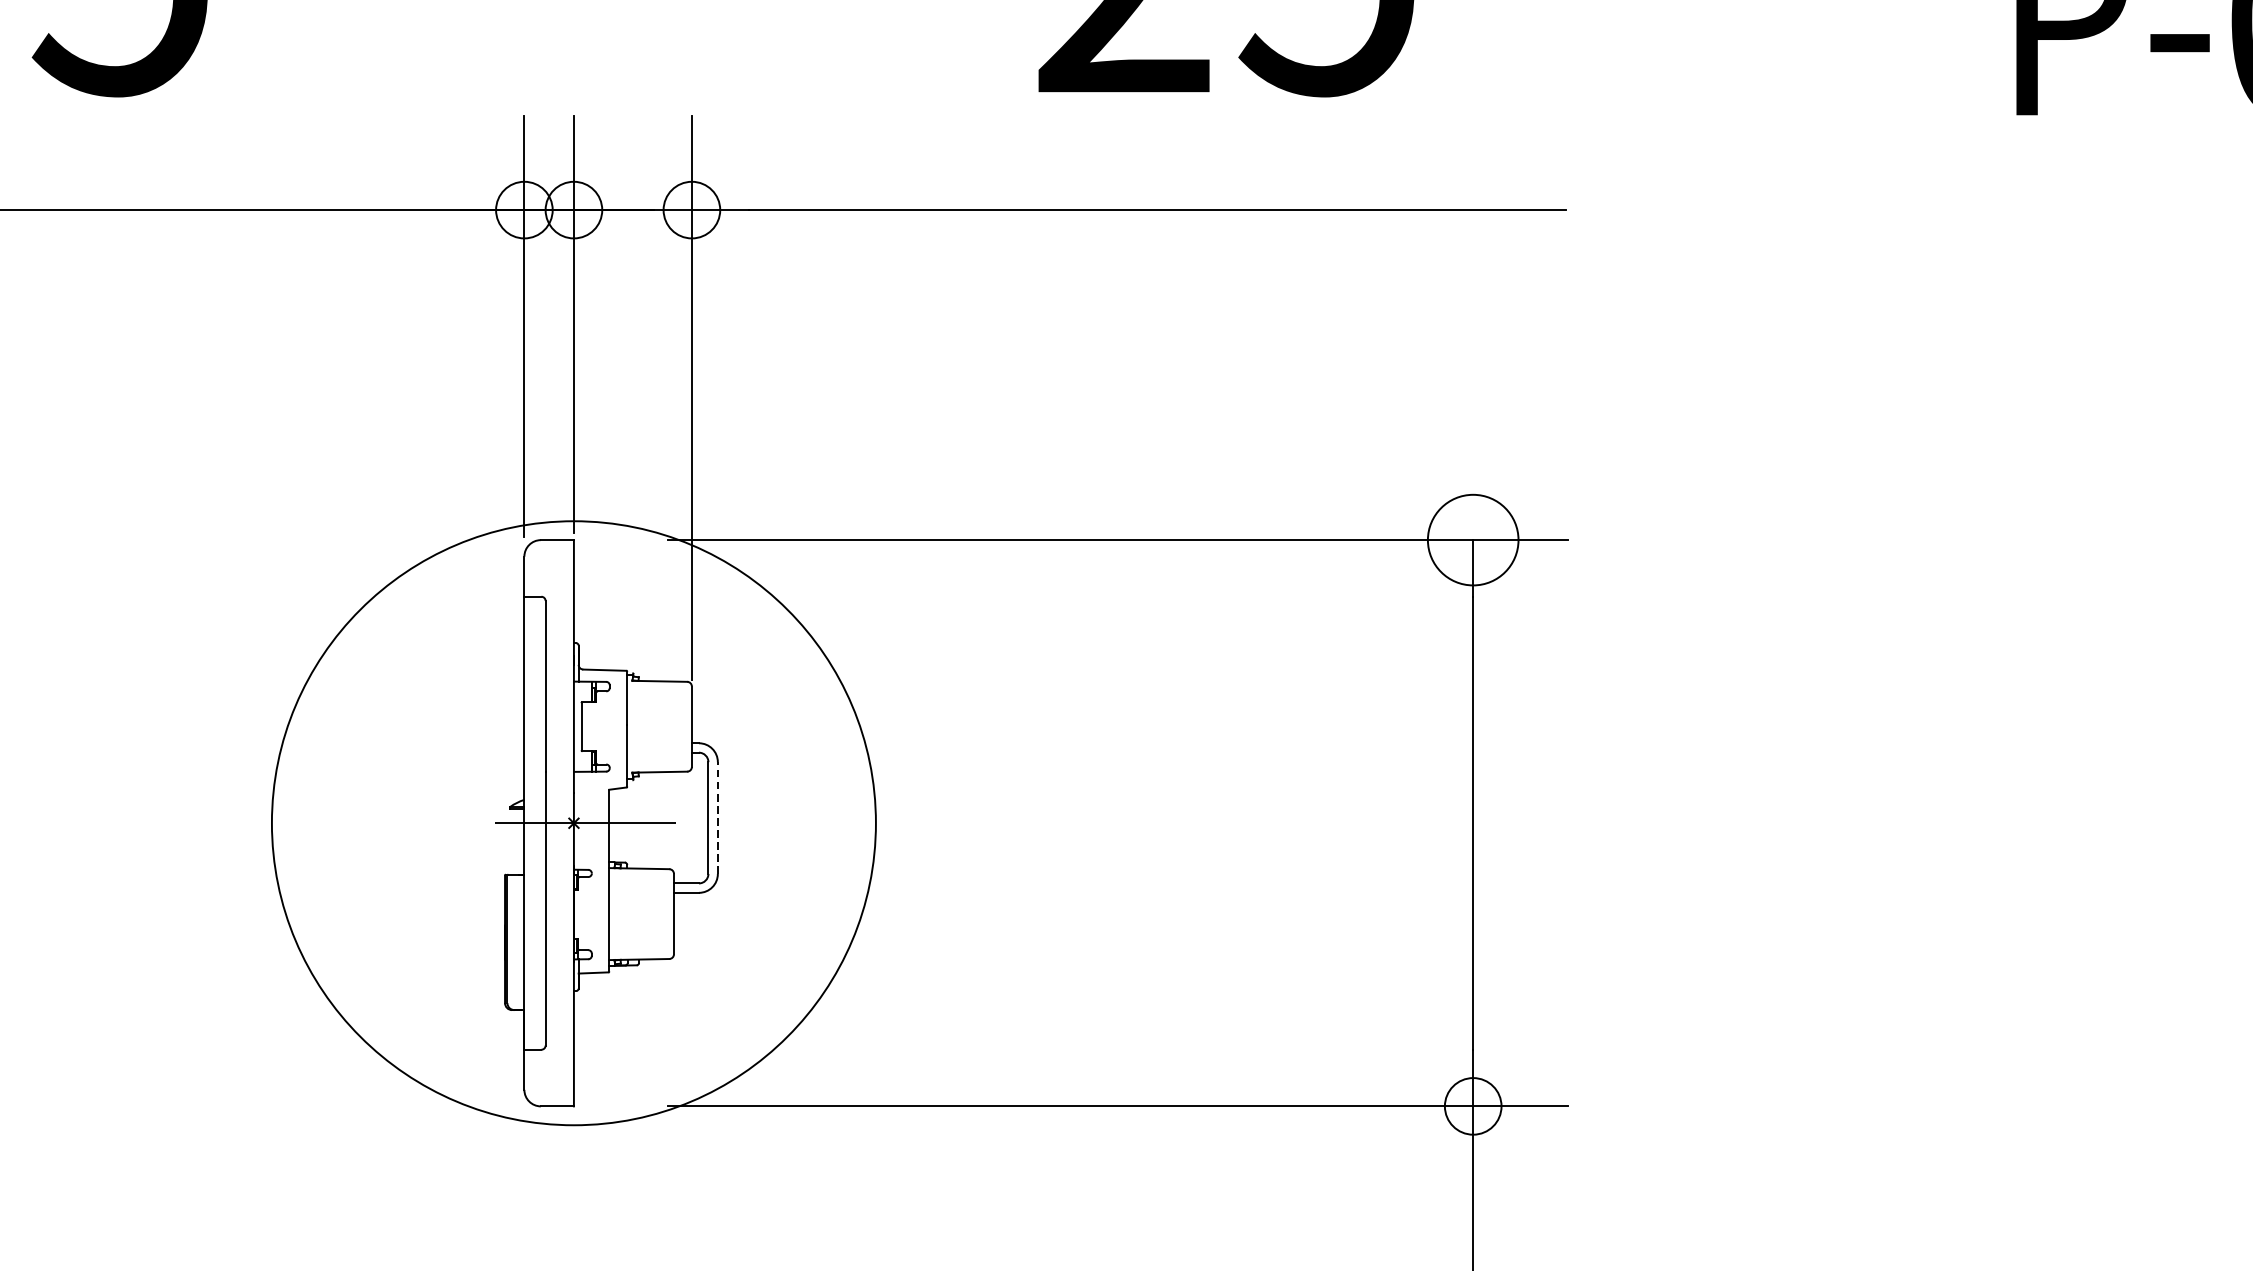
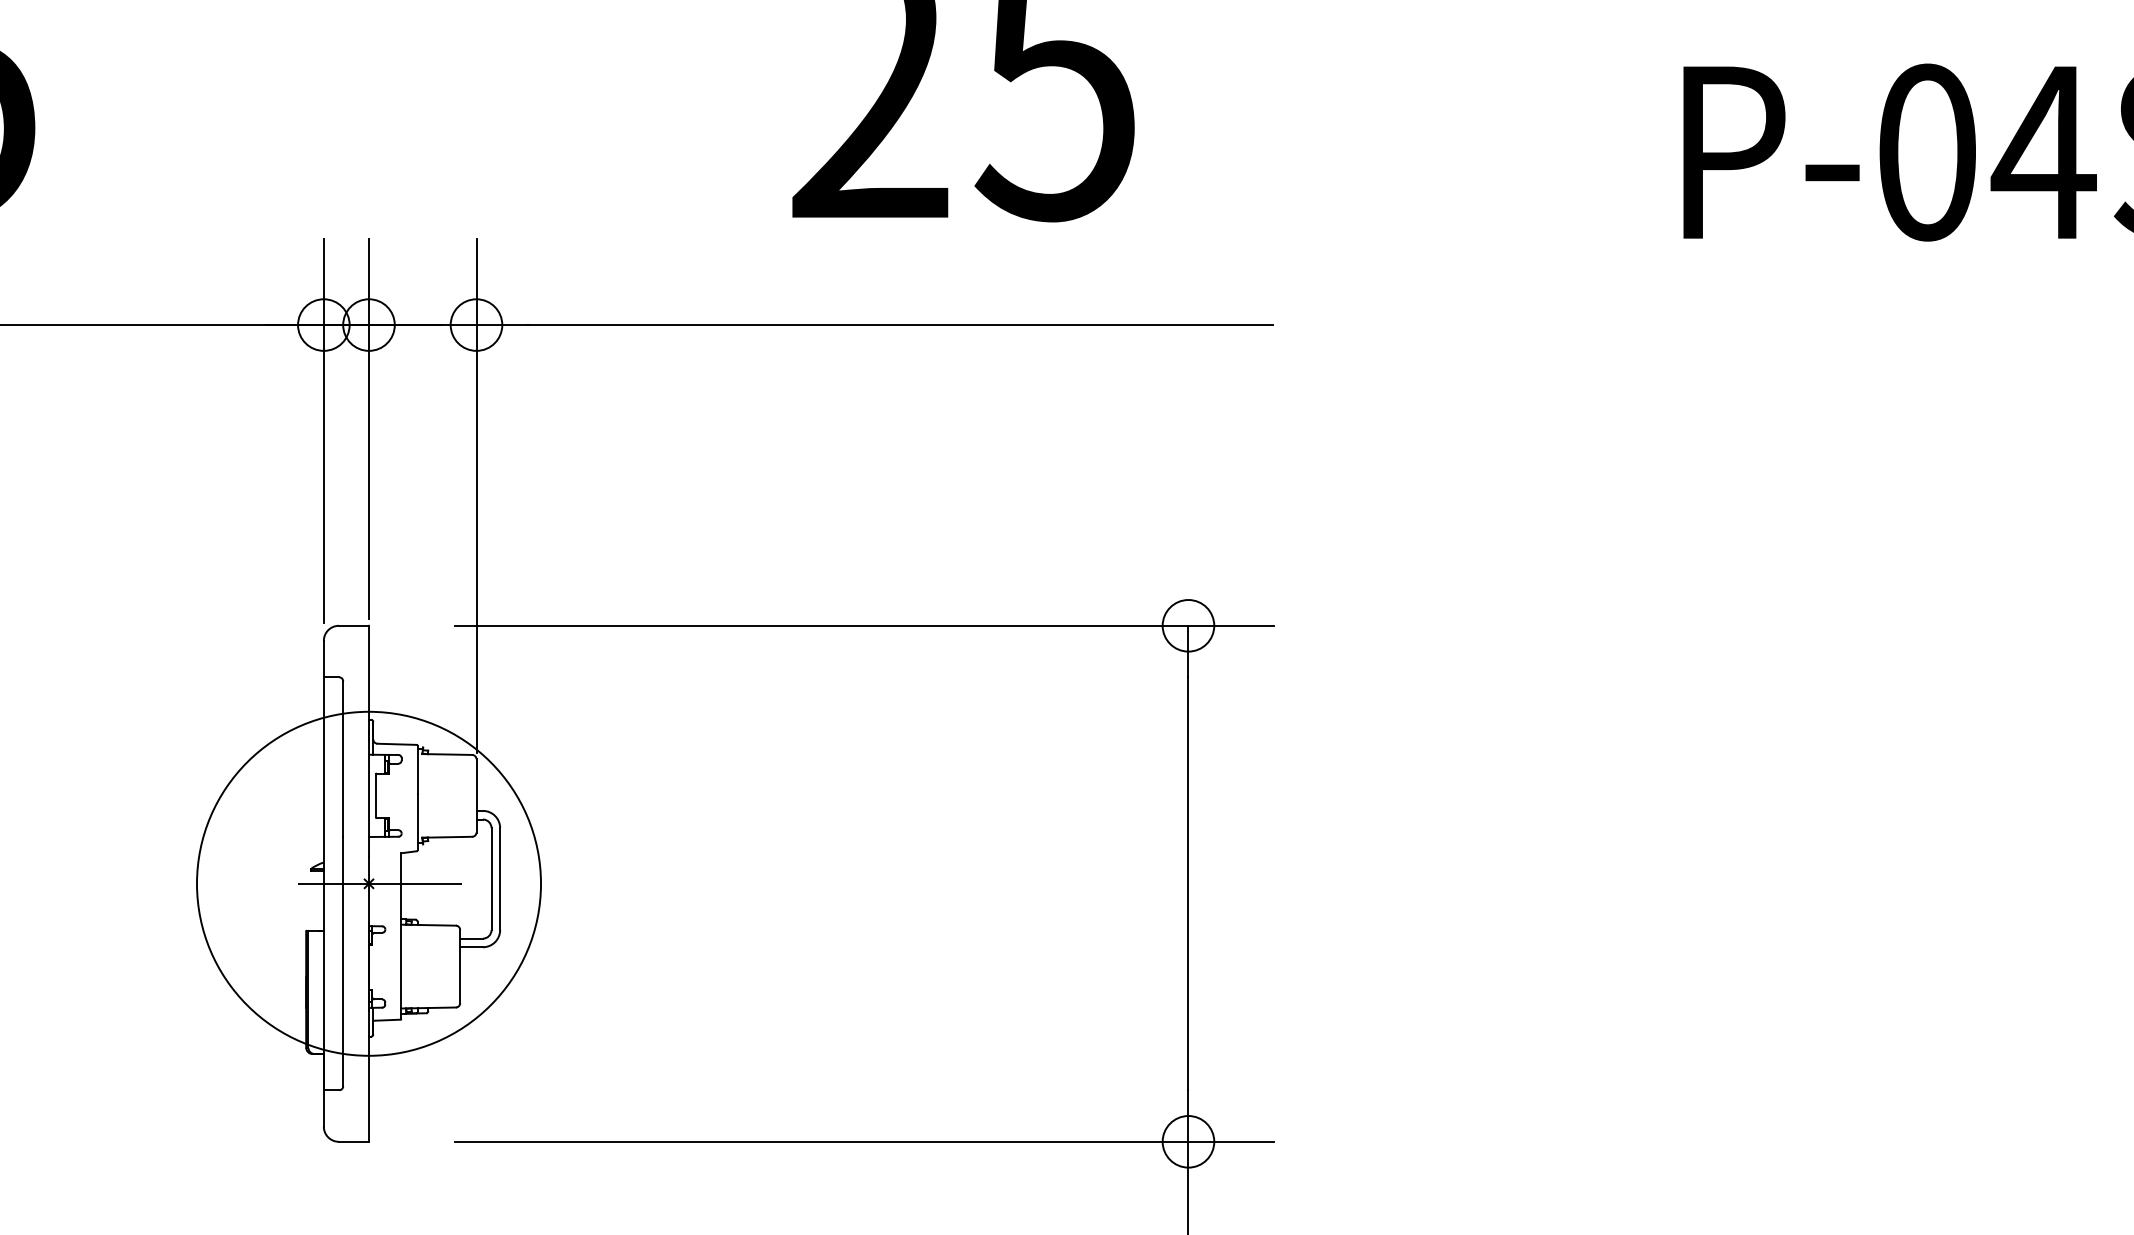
circle: (1473, 539) -> (1188, 625), size x0.62
line: (718, 818) -> (500, 879), dashed -> solid
circle: (574, 822) -> (369, 883), size x0.62

